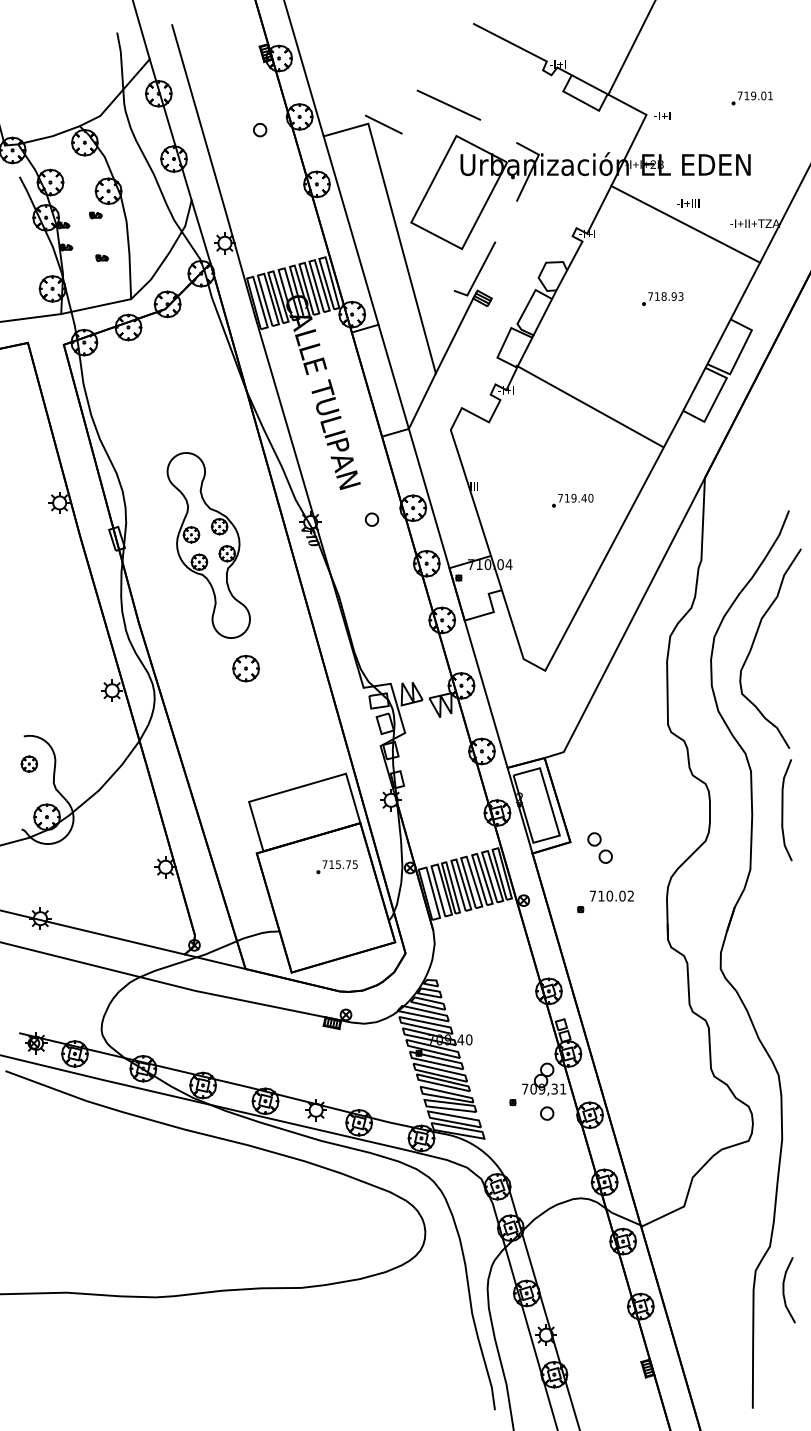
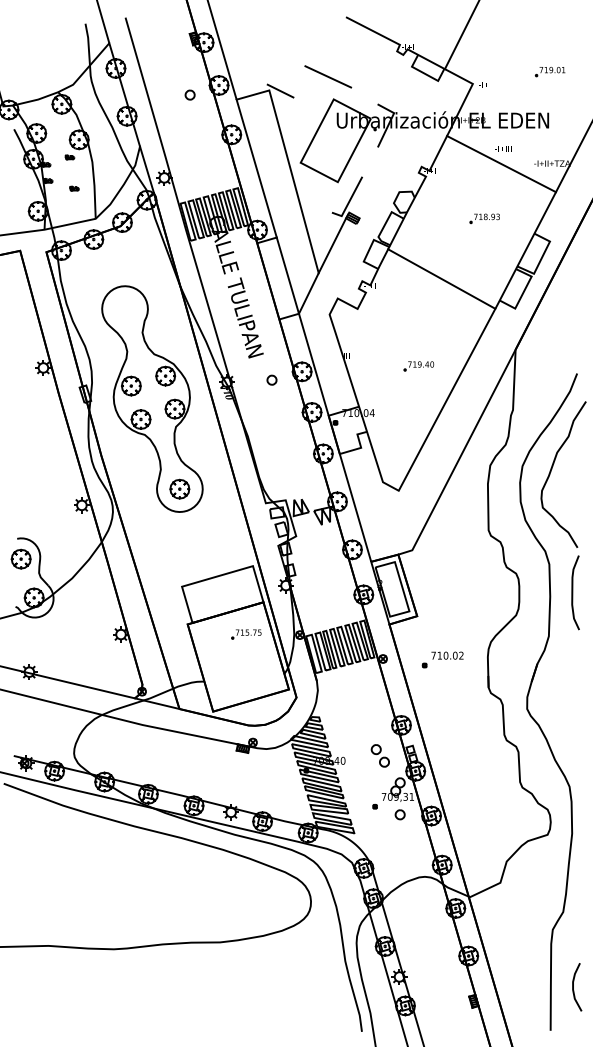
line: (589, 406) -> (441, 279), moved
part: (208, 545) -> (152, 399), size x1.67
part: (29, 763) -> (21, 558), size x1.67
part: (599, 847) -> (379, 755), moved
curve: (784, 1290) -> (573, 987), moved

